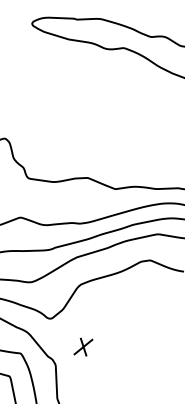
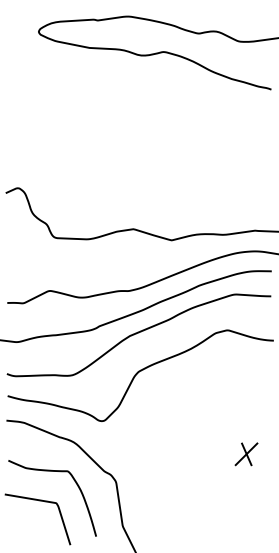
part: (83, 347) -> (246, 454), moved

